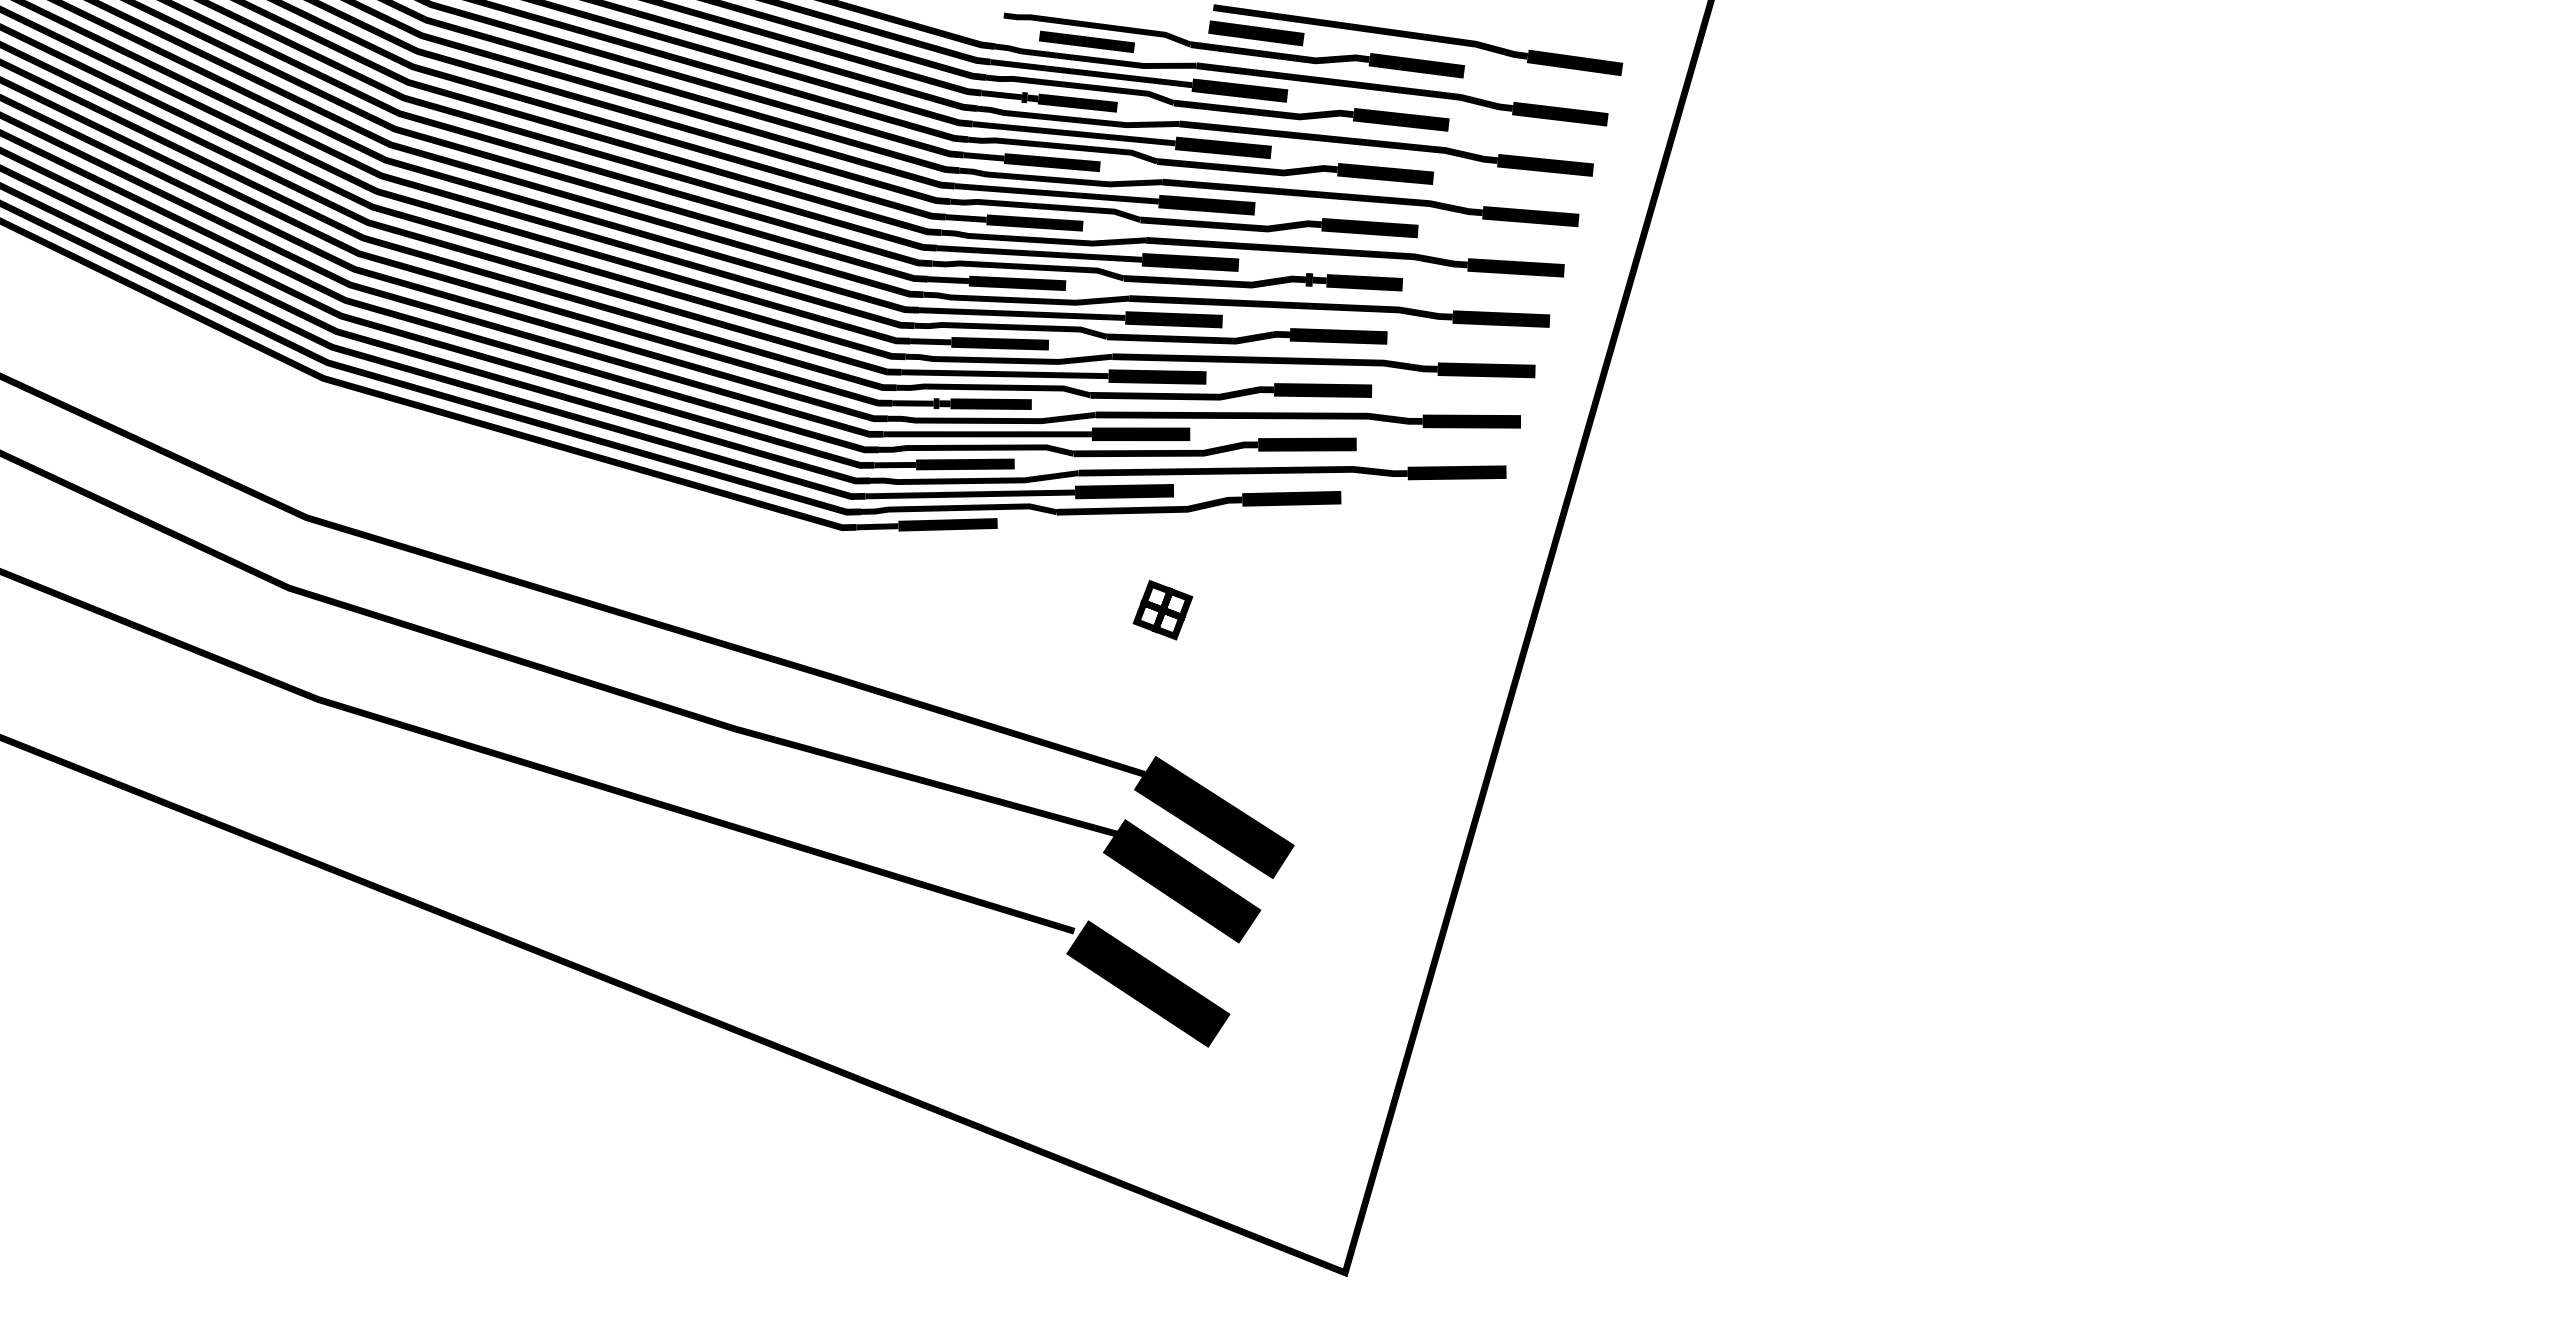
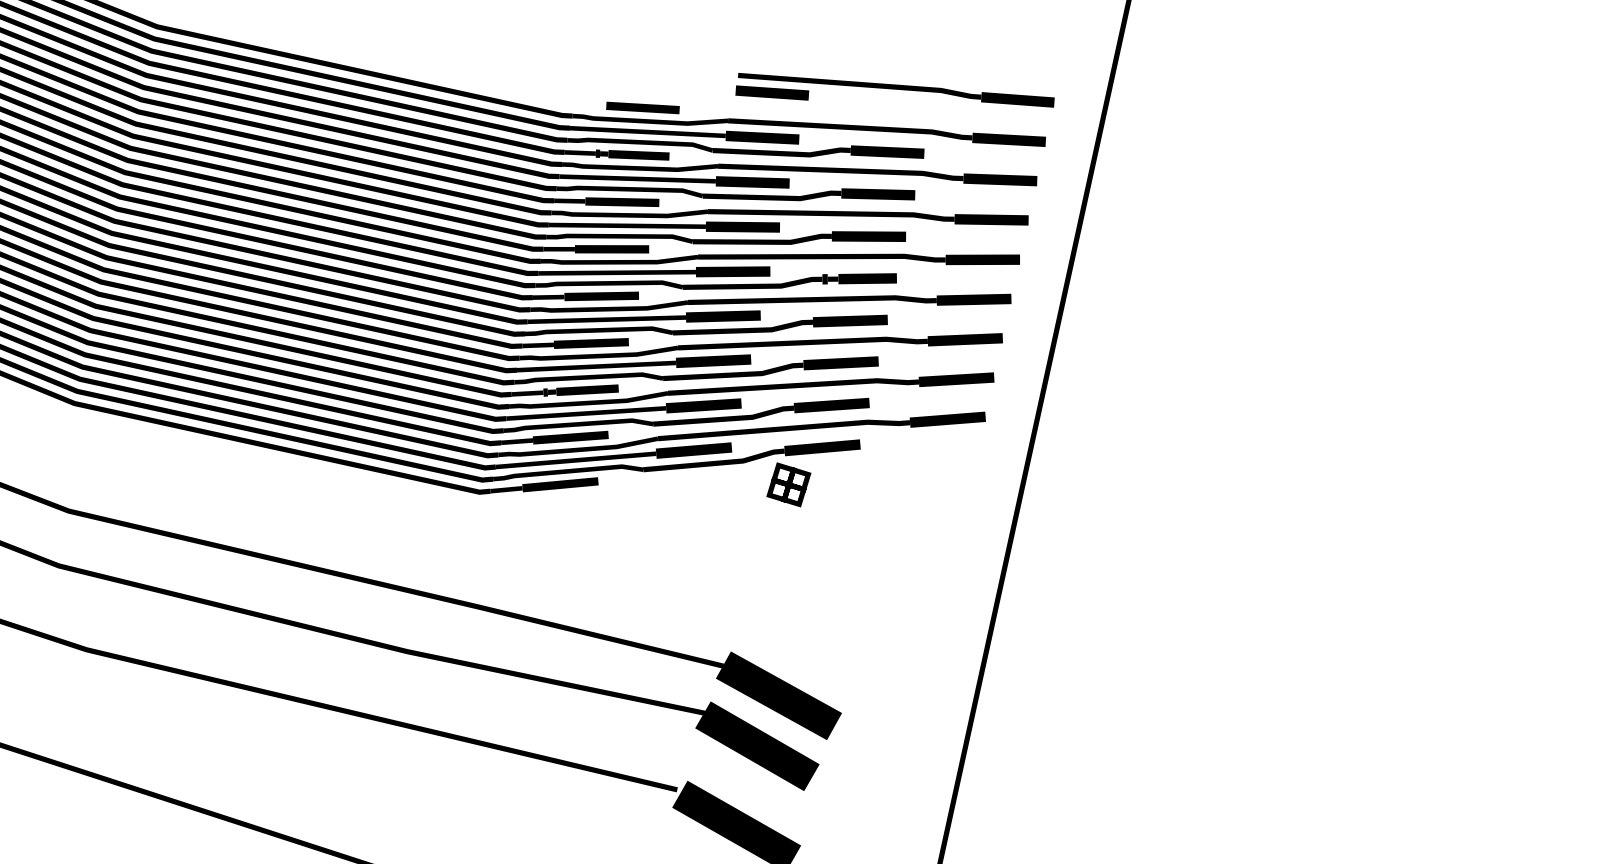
part: (1234, 45) -> (756, 103), removed
part: (1162, 610) -> (788, 485), moved

